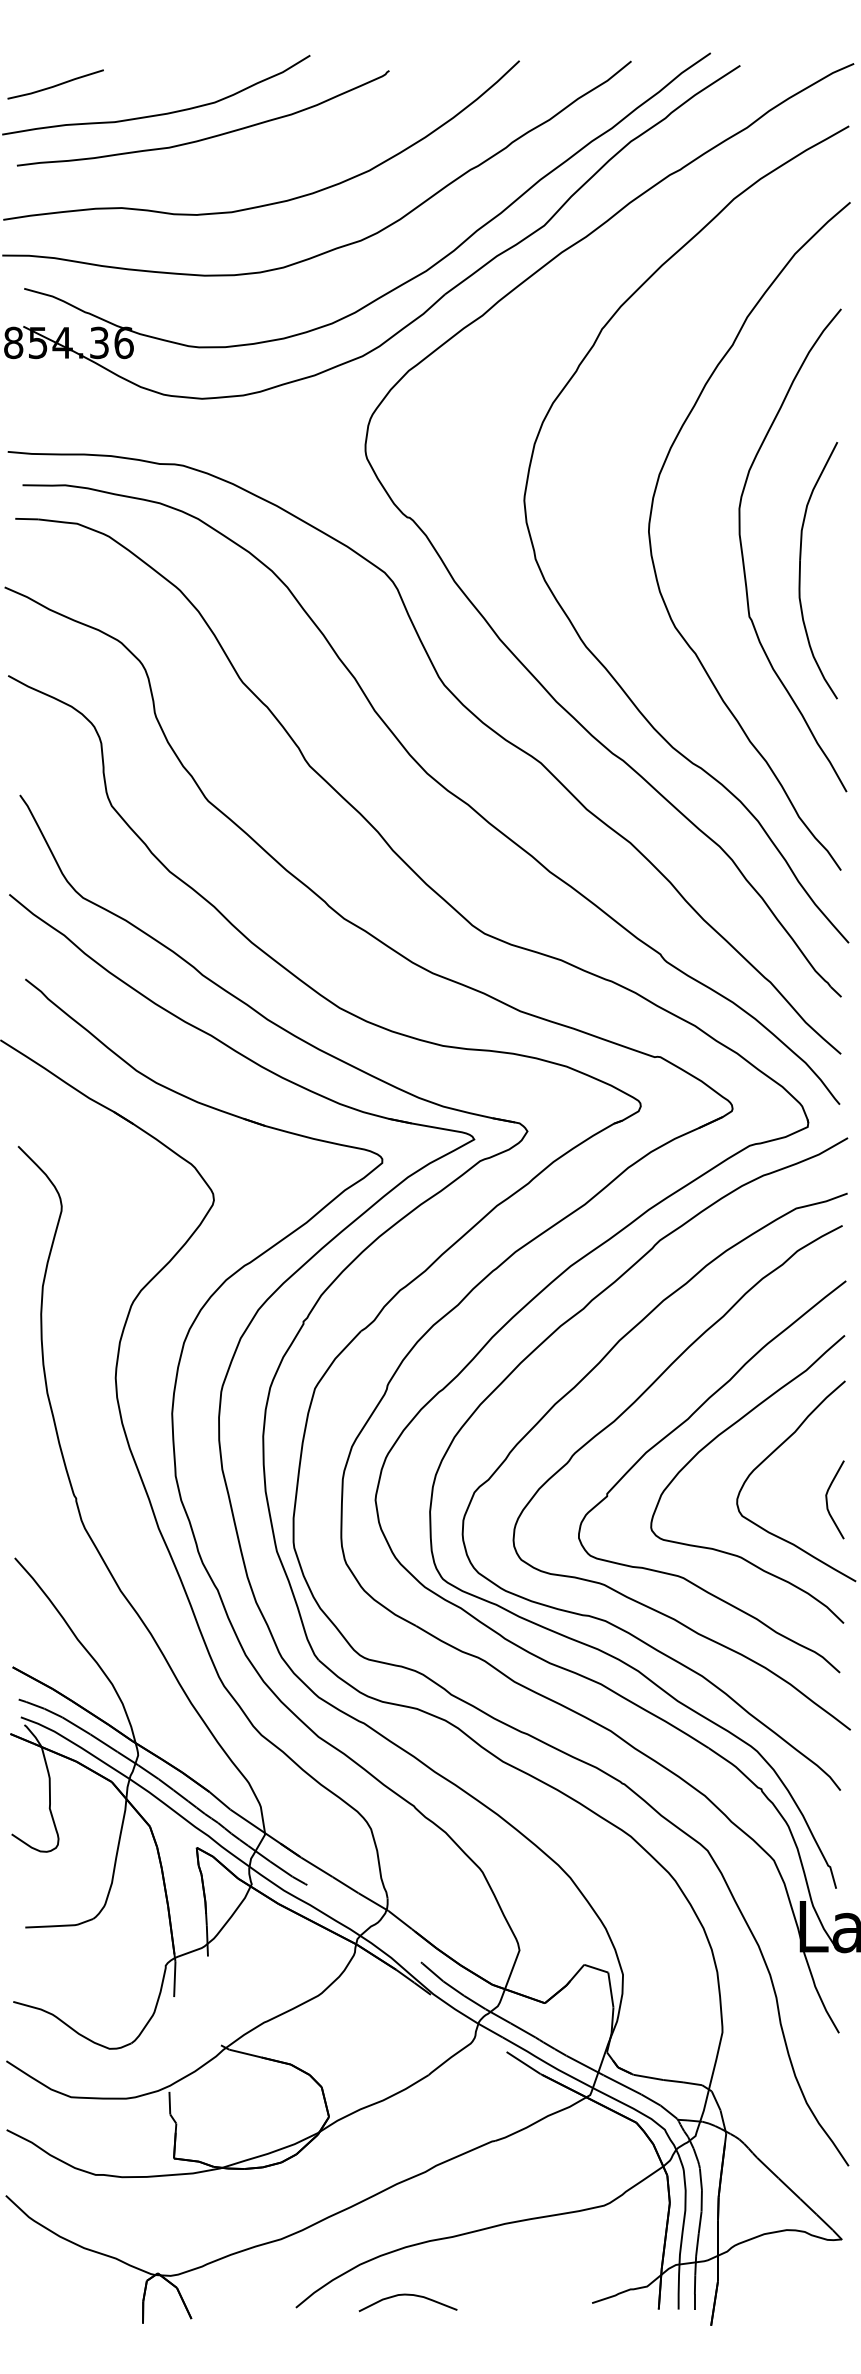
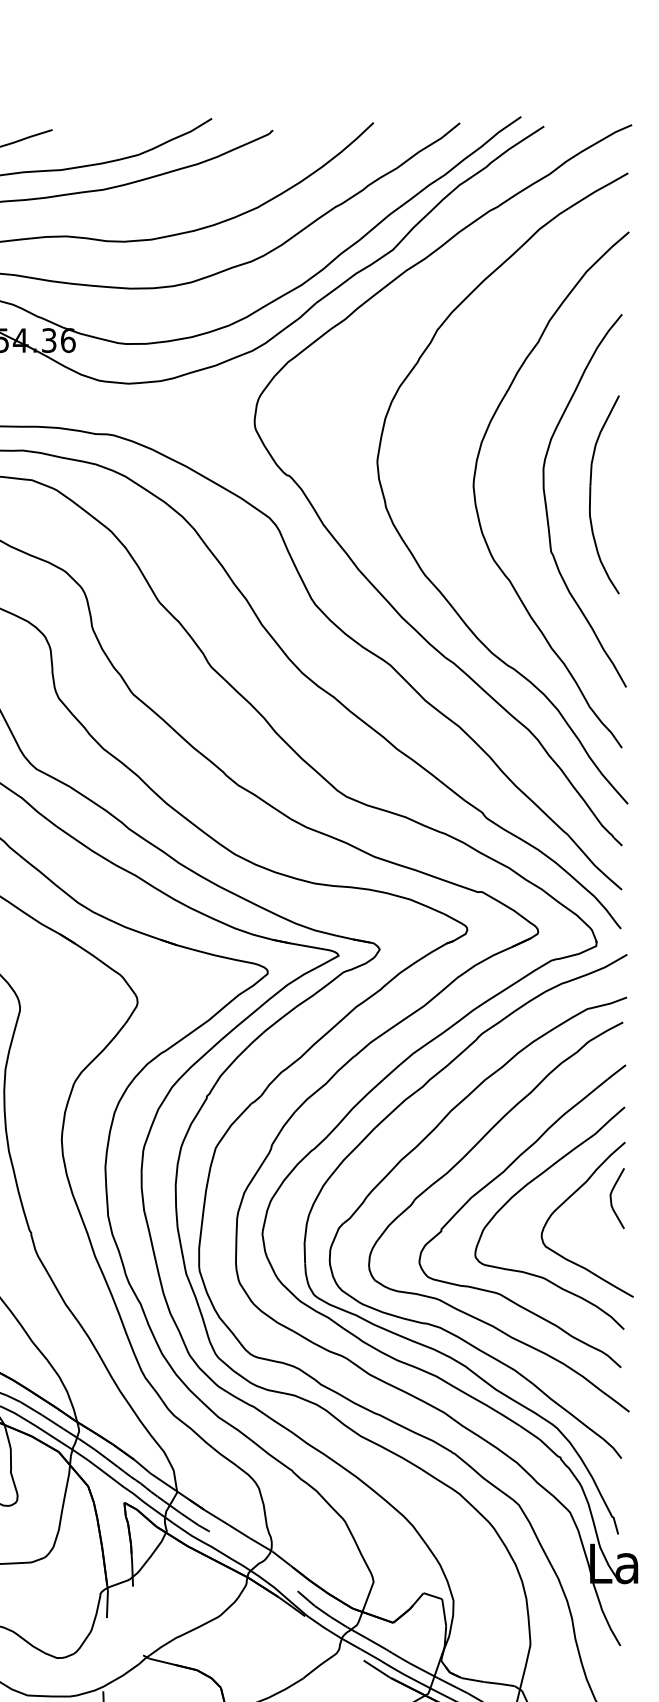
part: (800, 570) -> (590, 494), moved
curve: (827, 1499) -> (611, 1198), moved

